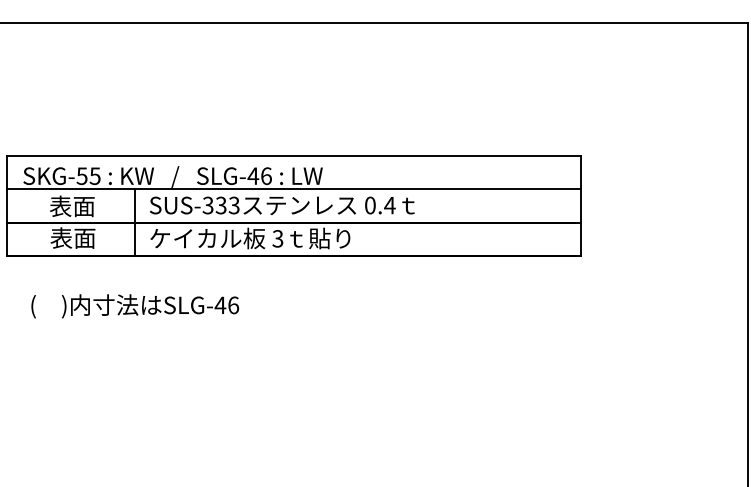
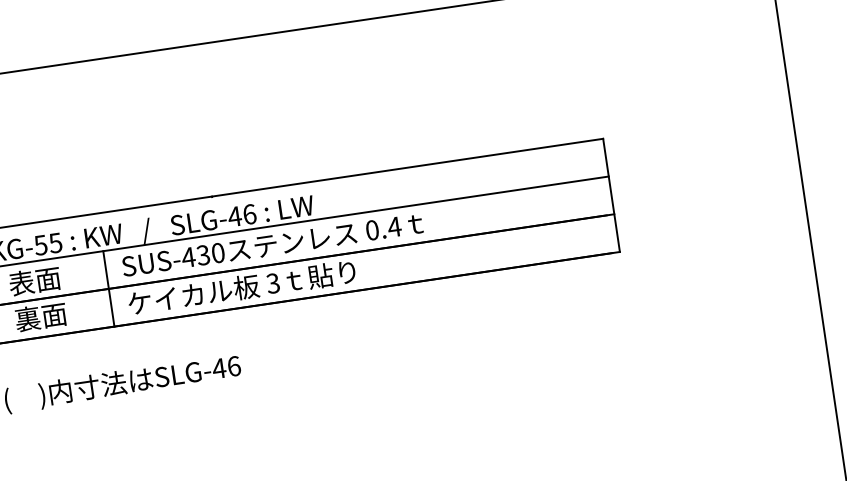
text: (220, 205) -> (202, 255), SUS-333 -> SUS-430
text: (60, 238) -> (26, 319), 表面 -> 裏面

